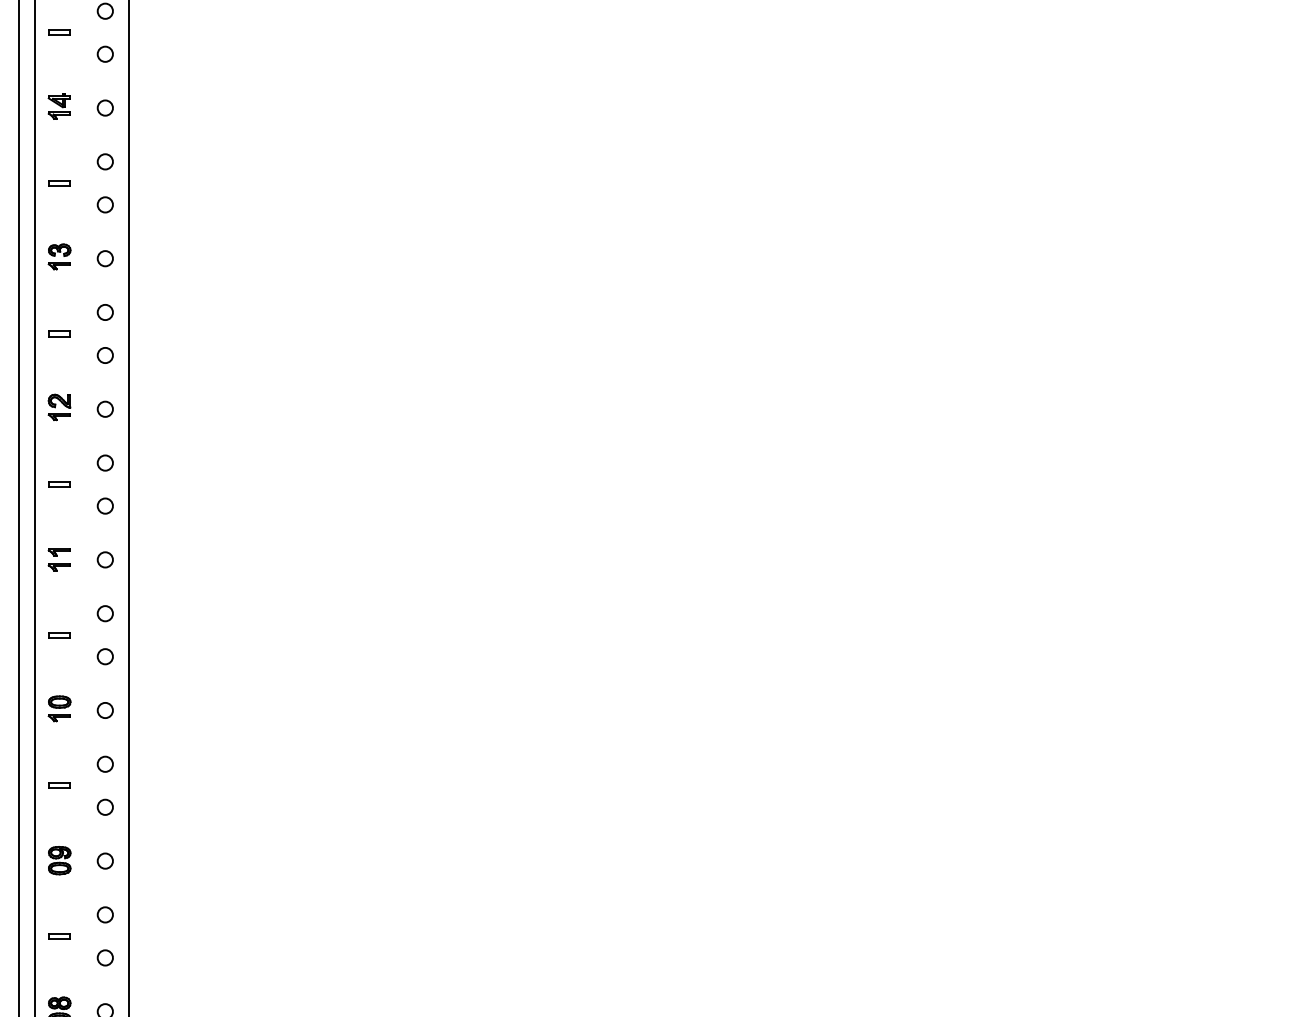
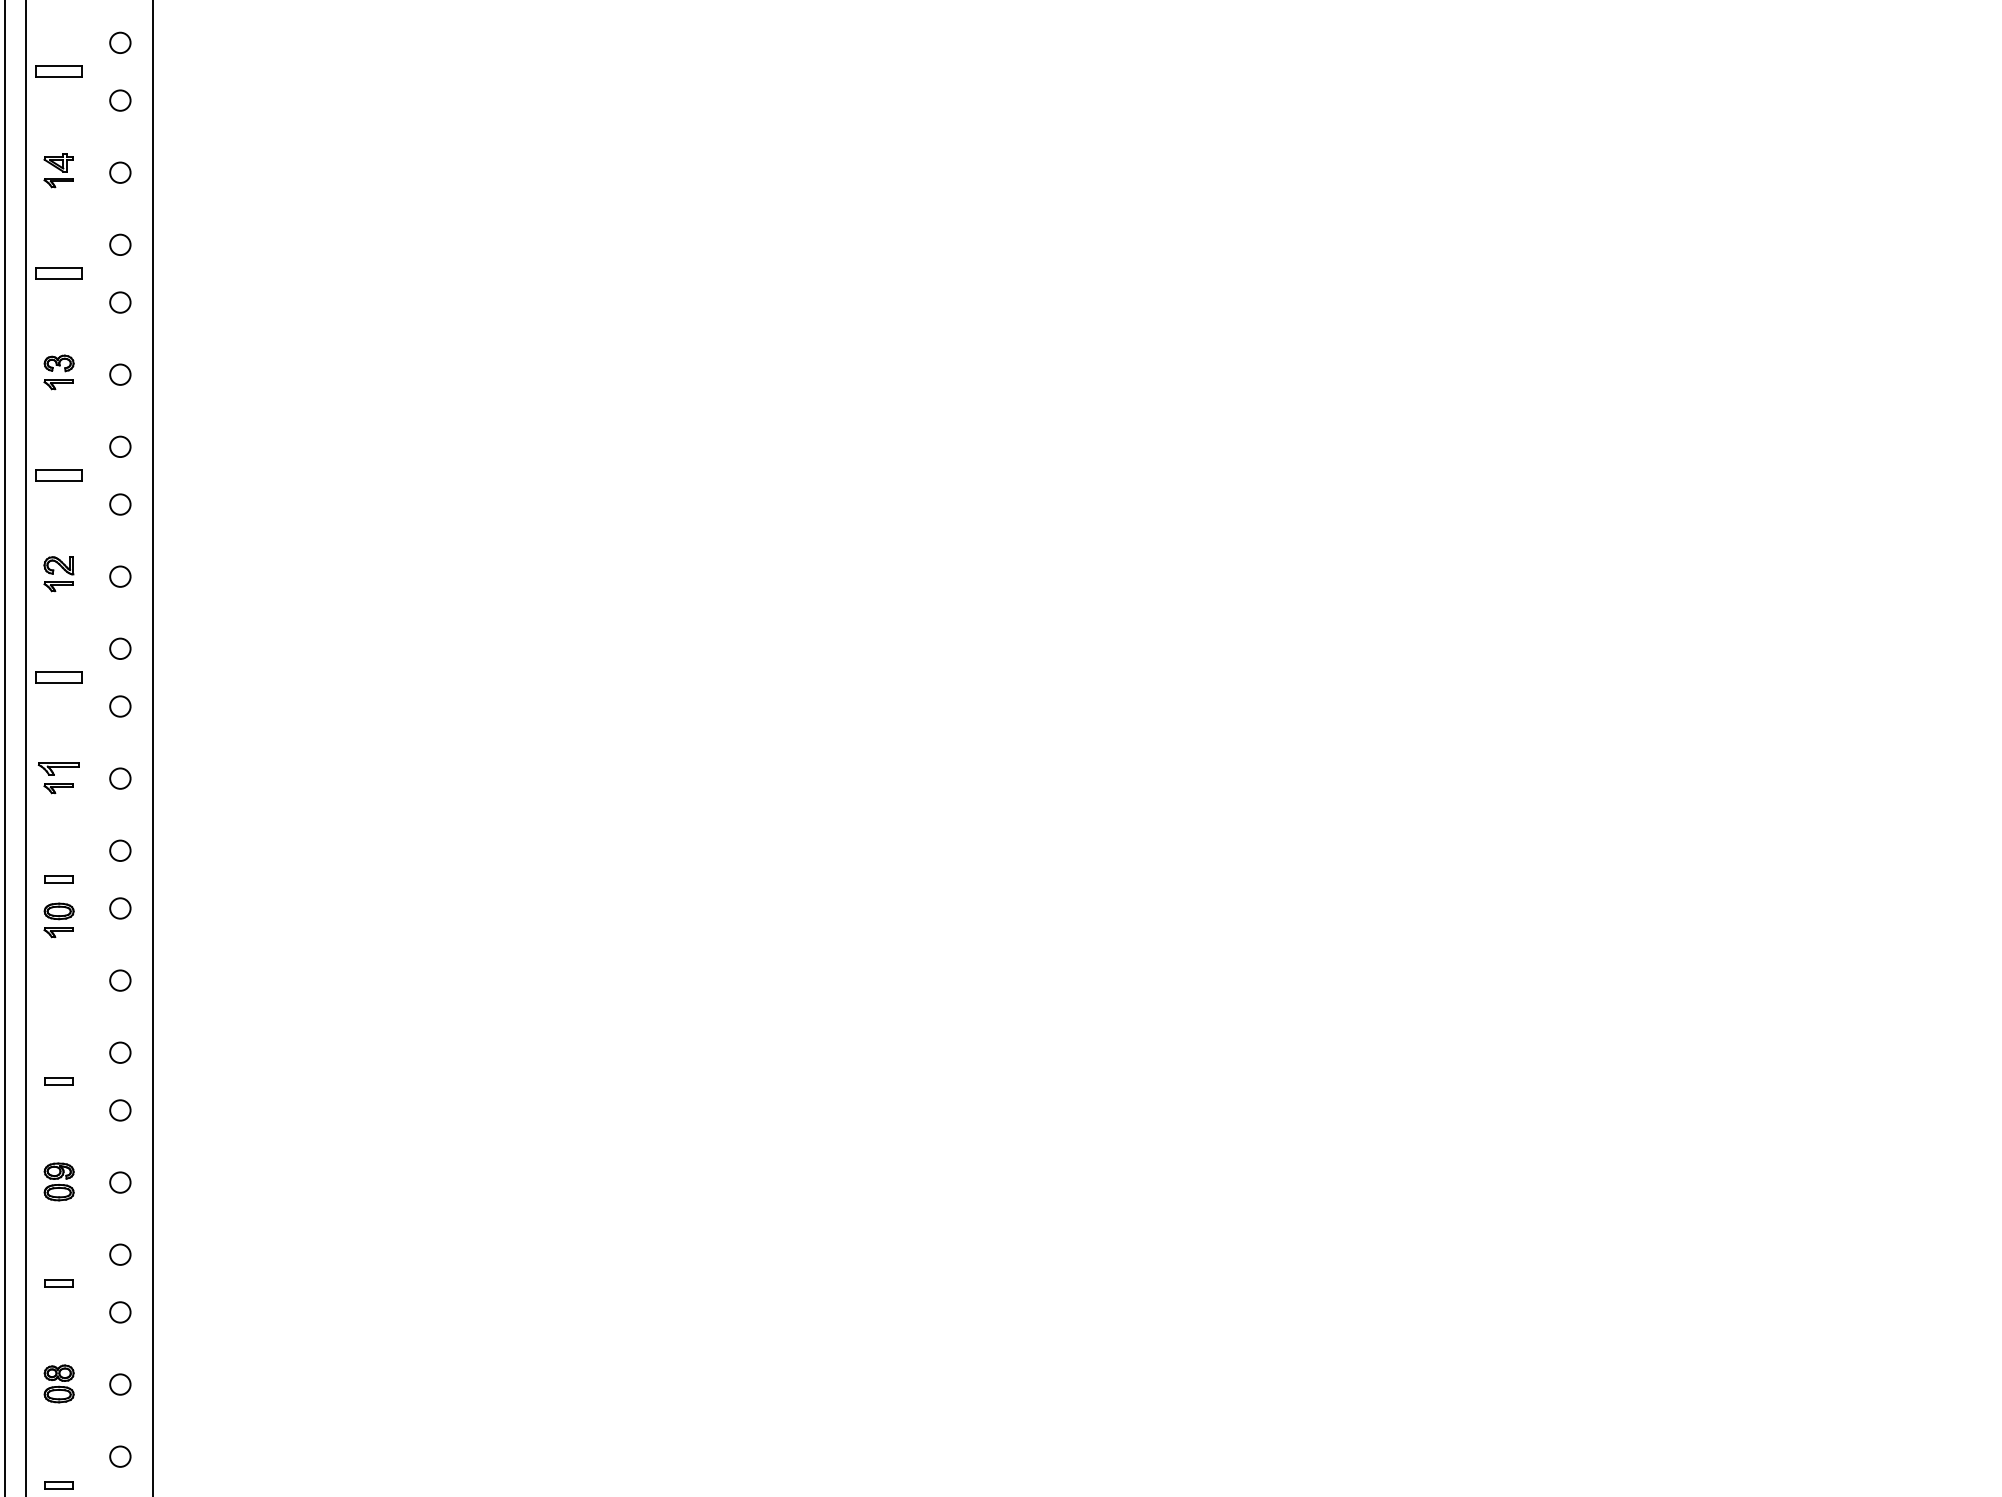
part: (59, 32) -> (58, 71), size x1.6
part: (59, 183) -> (58, 273), size x1.6
part: (59, 333) -> (58, 475), size x1.6
part: (59, 484) -> (58, 677), size x1.6
part: (59, 552) -> (58, 768), size x1.4
part: (59, 708) -> (58, 920), moved

